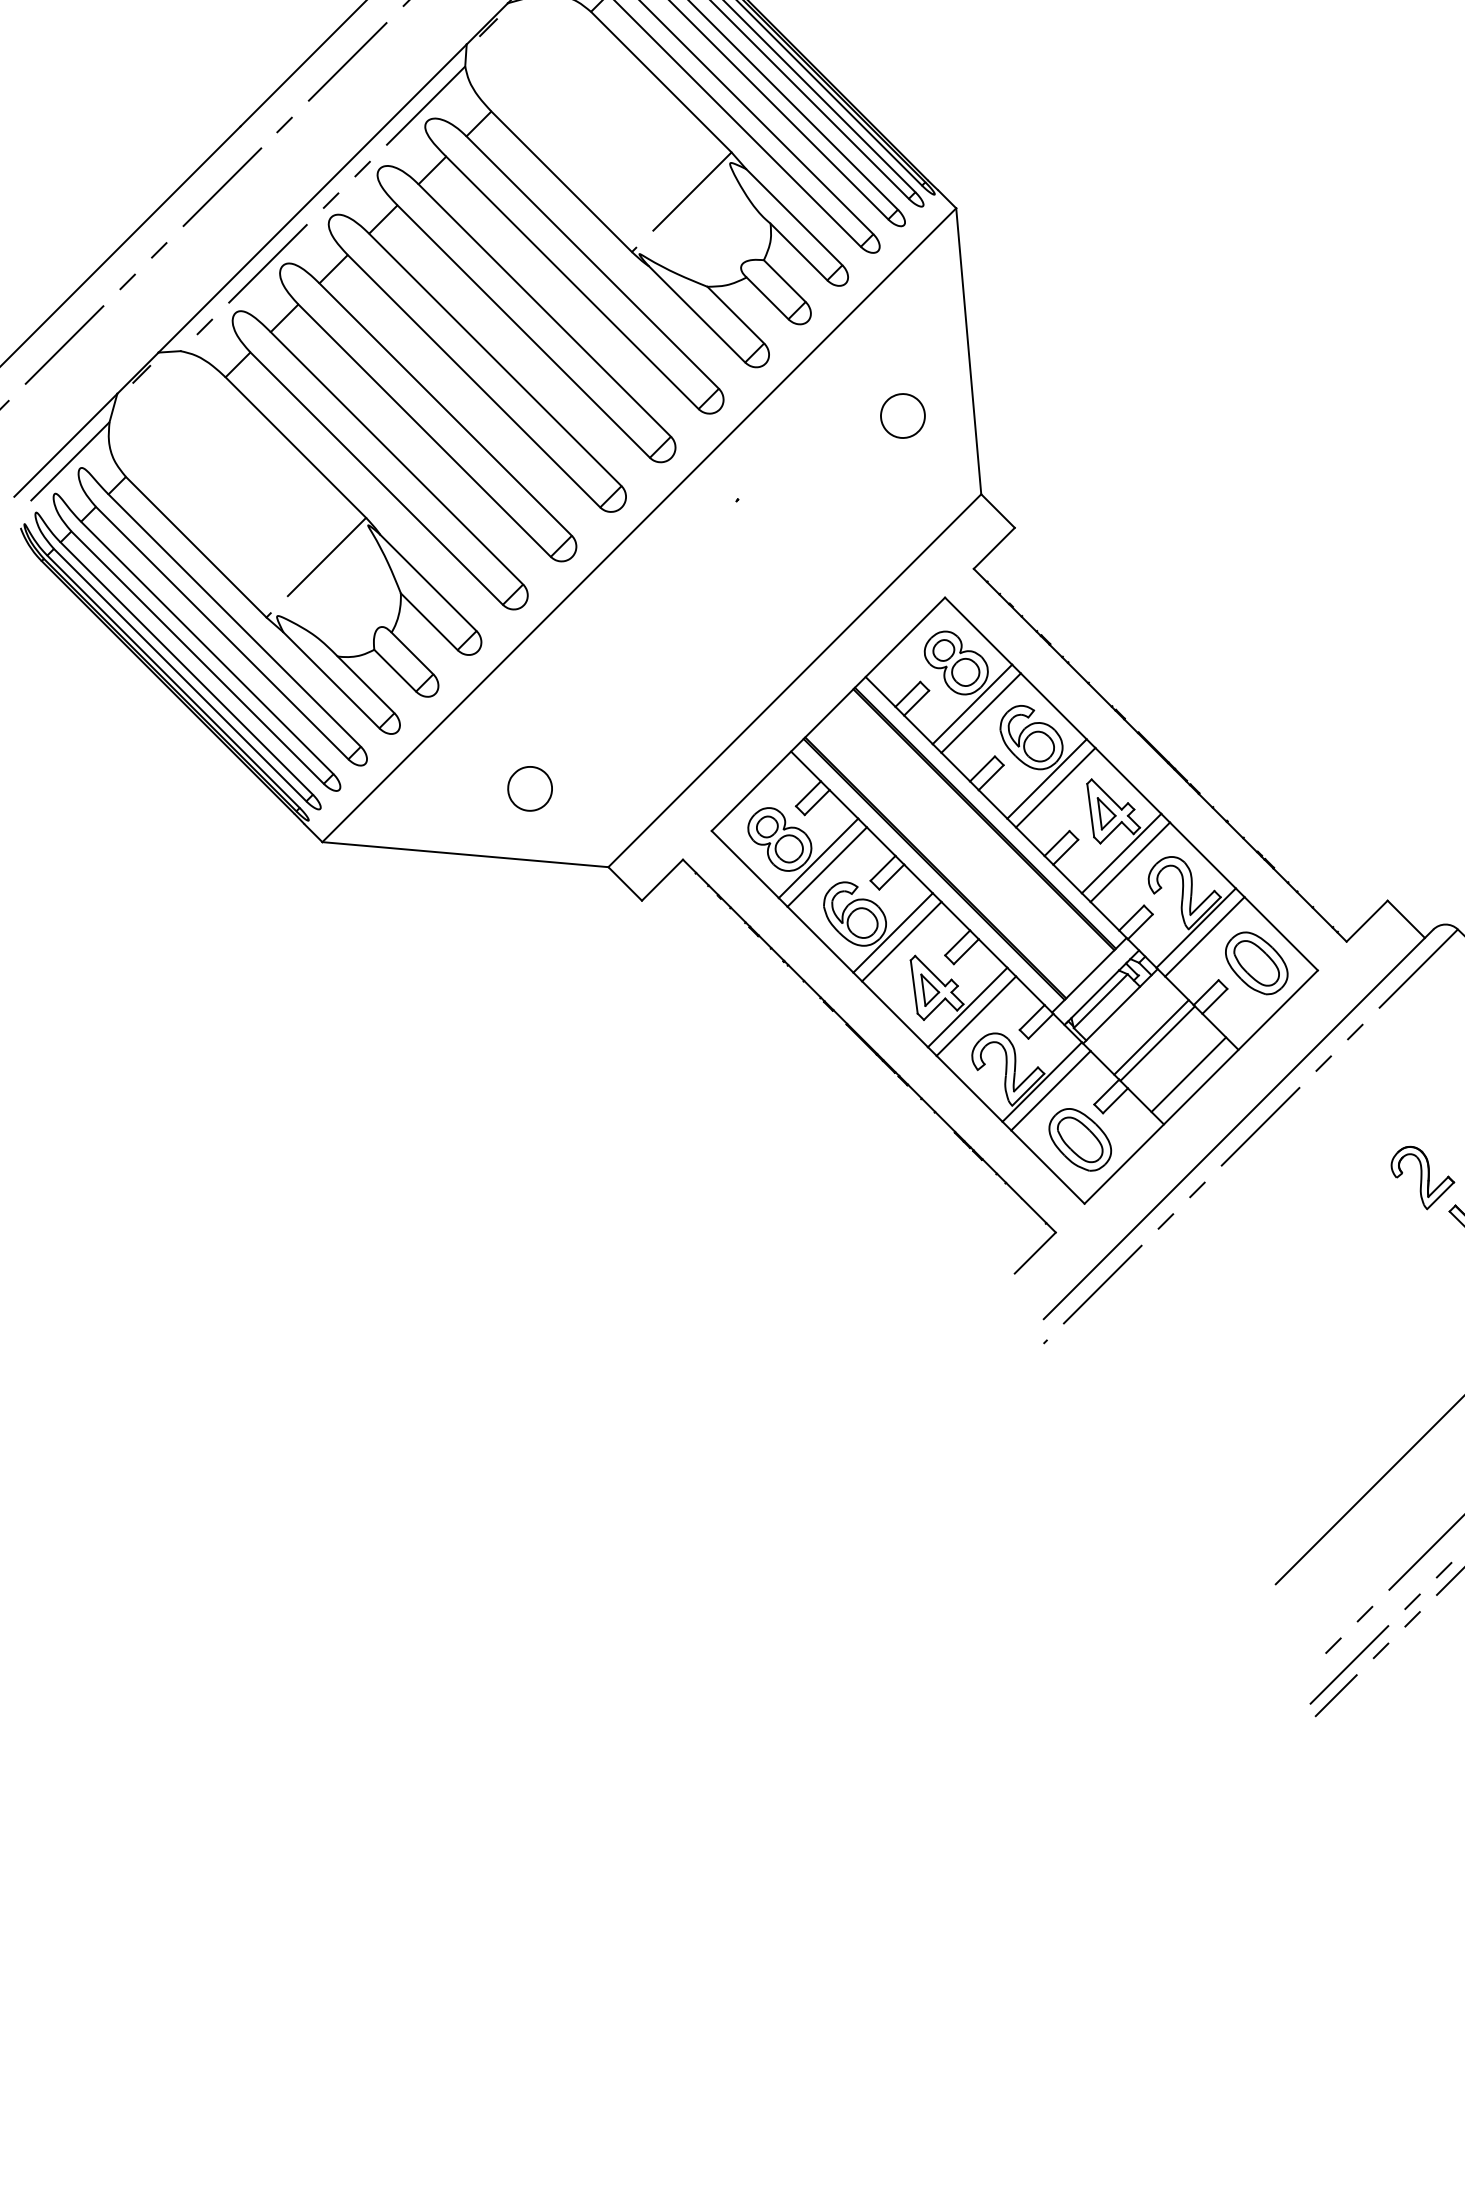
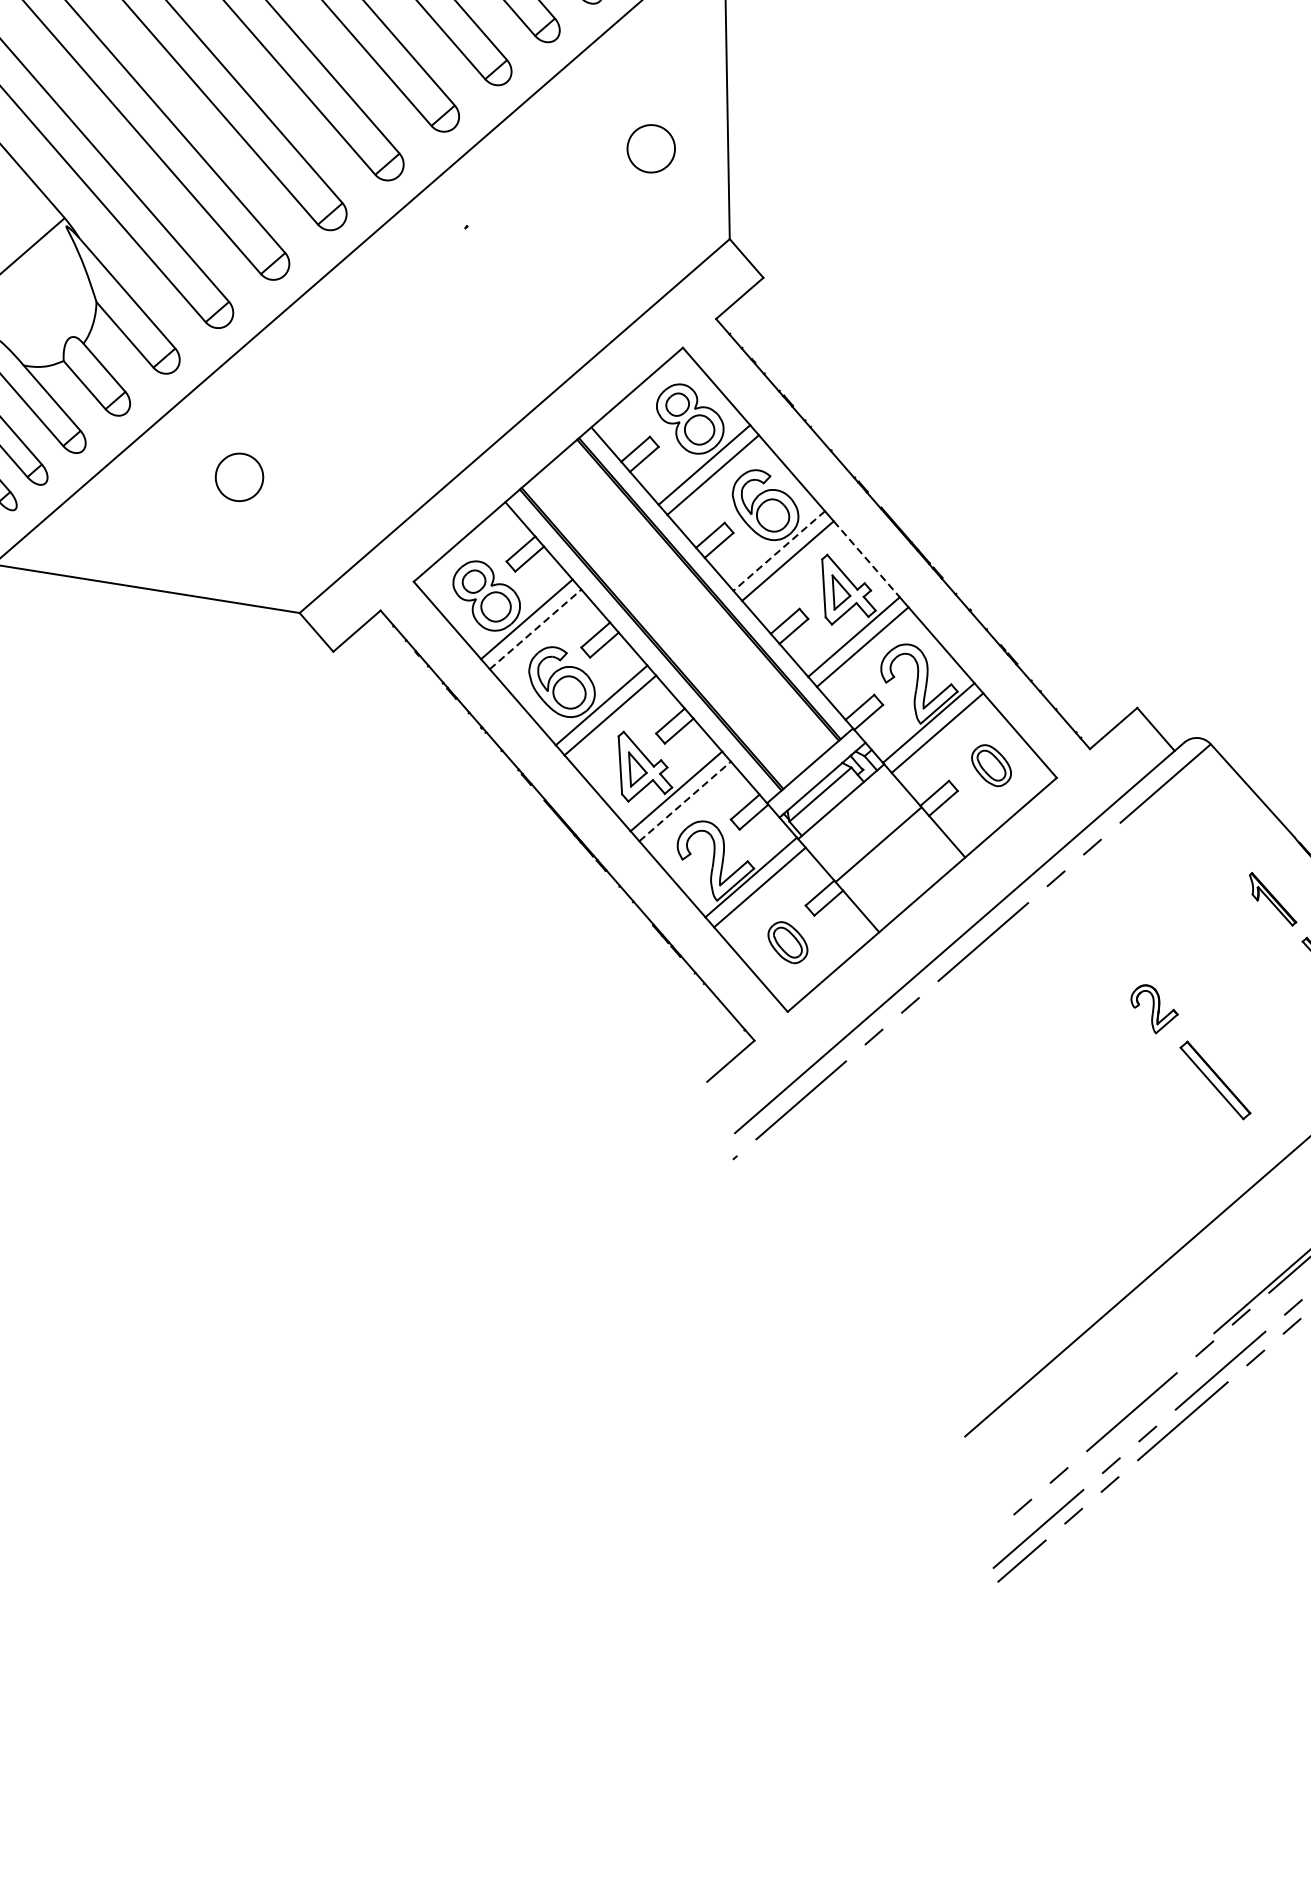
line: (1046, 779) -> (778, 551), solid -> dashed
line: (1128, 780) -> (866, 558), solid -> dashed
part: (529, 788) -> (238, 476), moved
line: (827, 866) -> (535, 628), solid -> dashed
part: (1256, 963) -> (991, 765), size x0.6
line: (976, 1015) -> (685, 800), solid -> dashed
line: (1151, 1037) -> (872, 837), removed
line: (1188, 1074) -> (909, 880), removed
part: (1080, 1139) -> (788, 942), size x0.6
part: (1422, 1177) -> (1154, 1008), size x0.7

